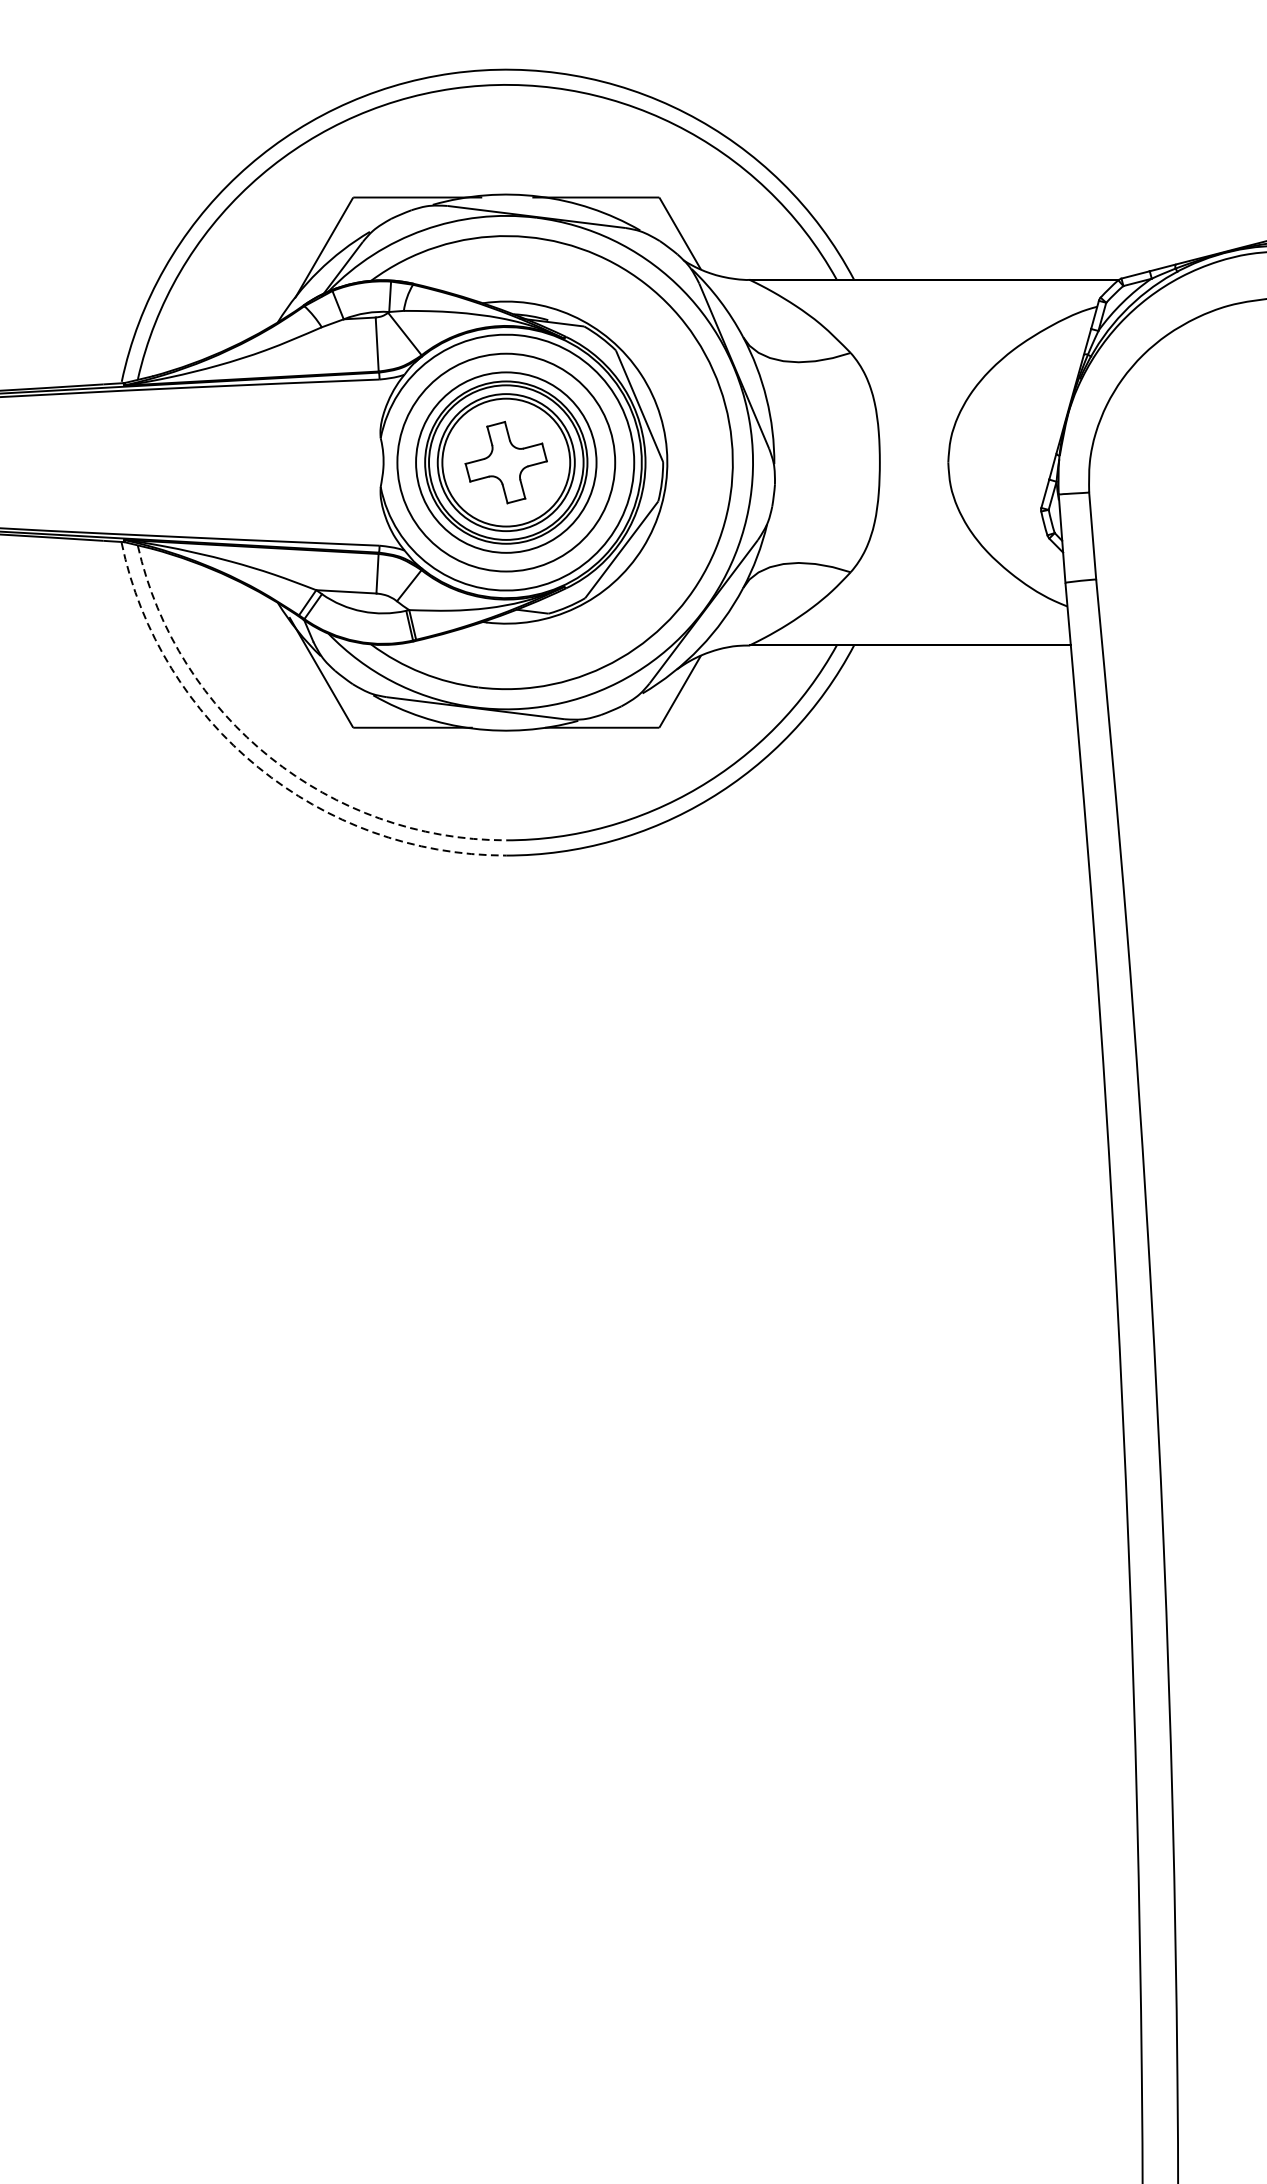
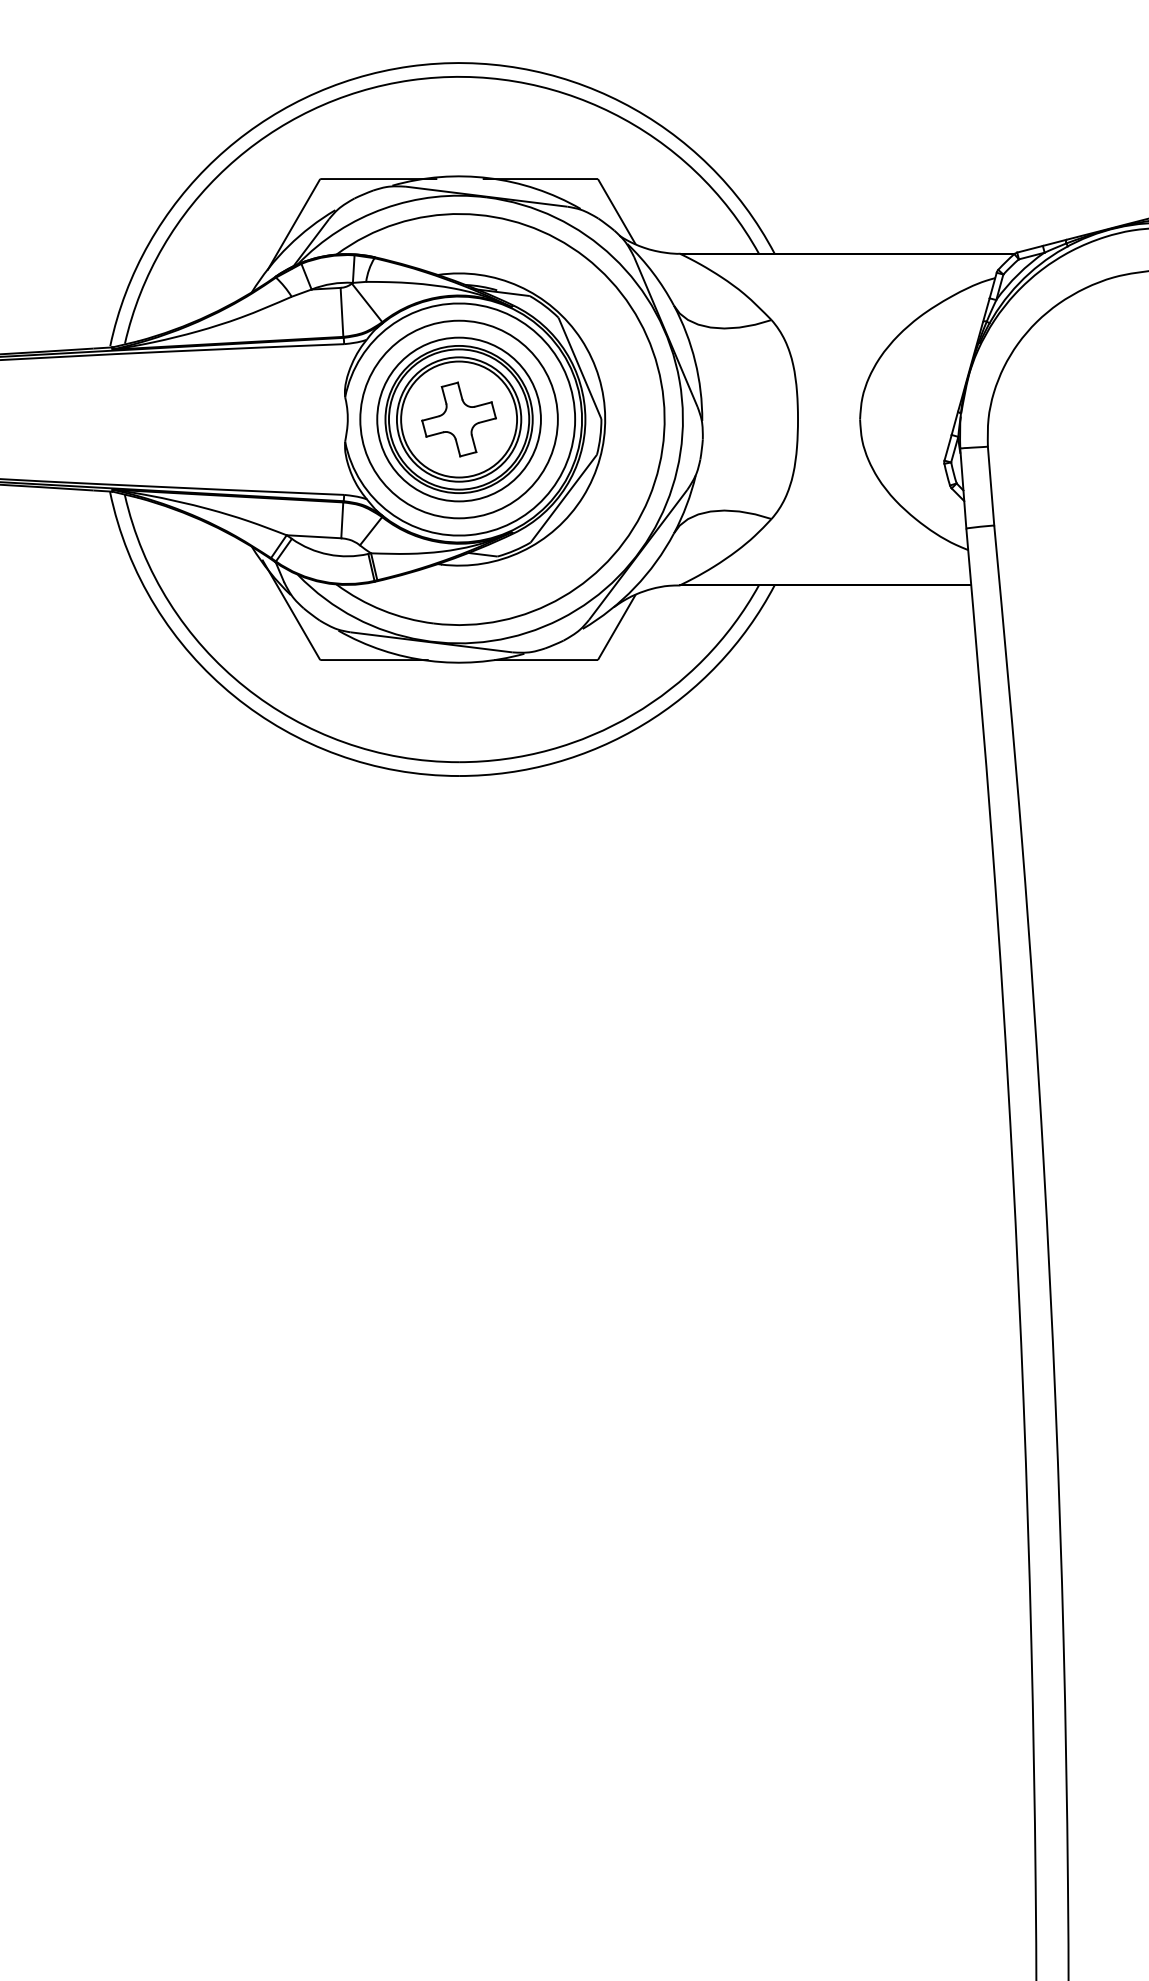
arc: (270, 758) -> (245, 687), dashed -> solid
arc: (258, 767) -> (234, 696), dashed -> solid

